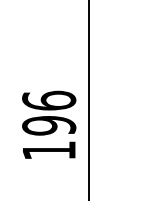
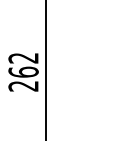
text: (48, 124) -> (23, 71), 196 -> 262

